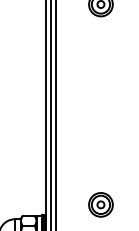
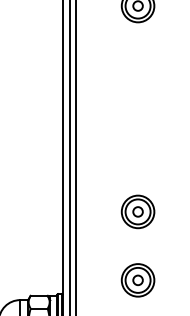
part: (100, 154) -> (137, 211), added

